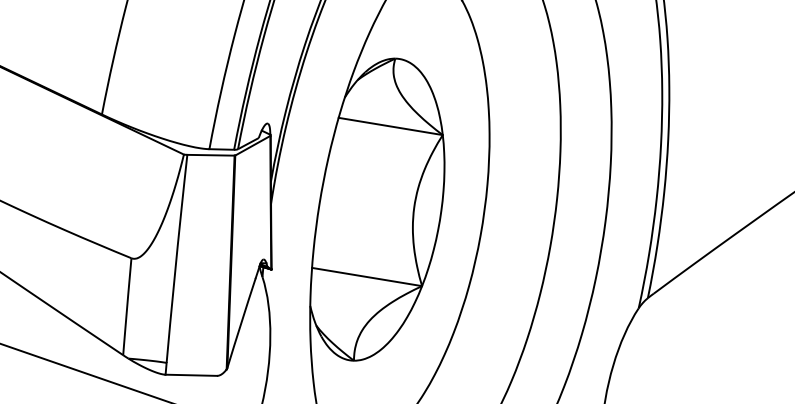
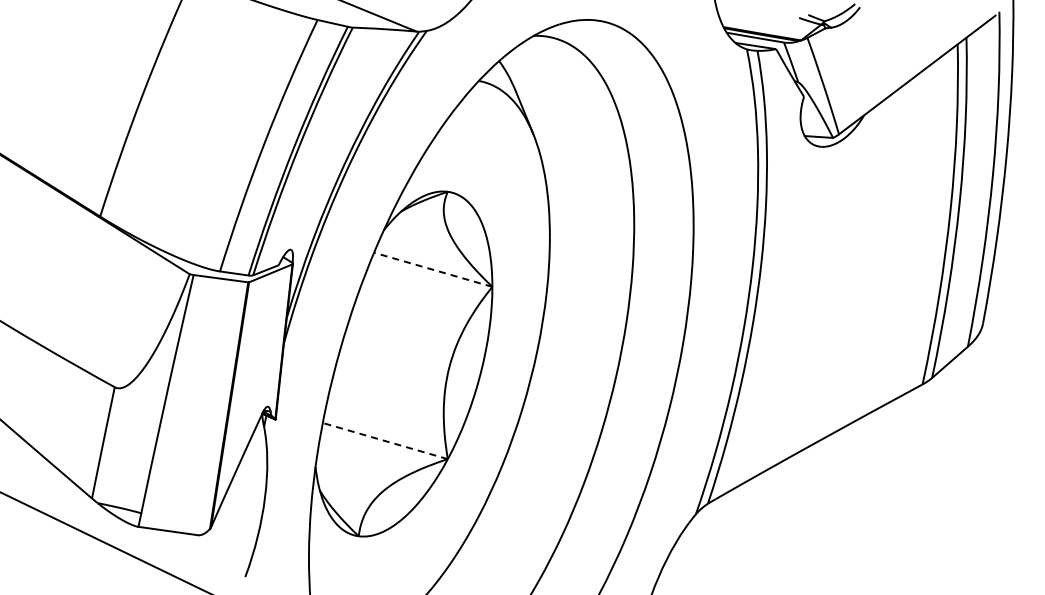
line: (390, 126) -> (433, 269), solid -> dashed
line: (366, 276) -> (384, 440), solid -> dashed

